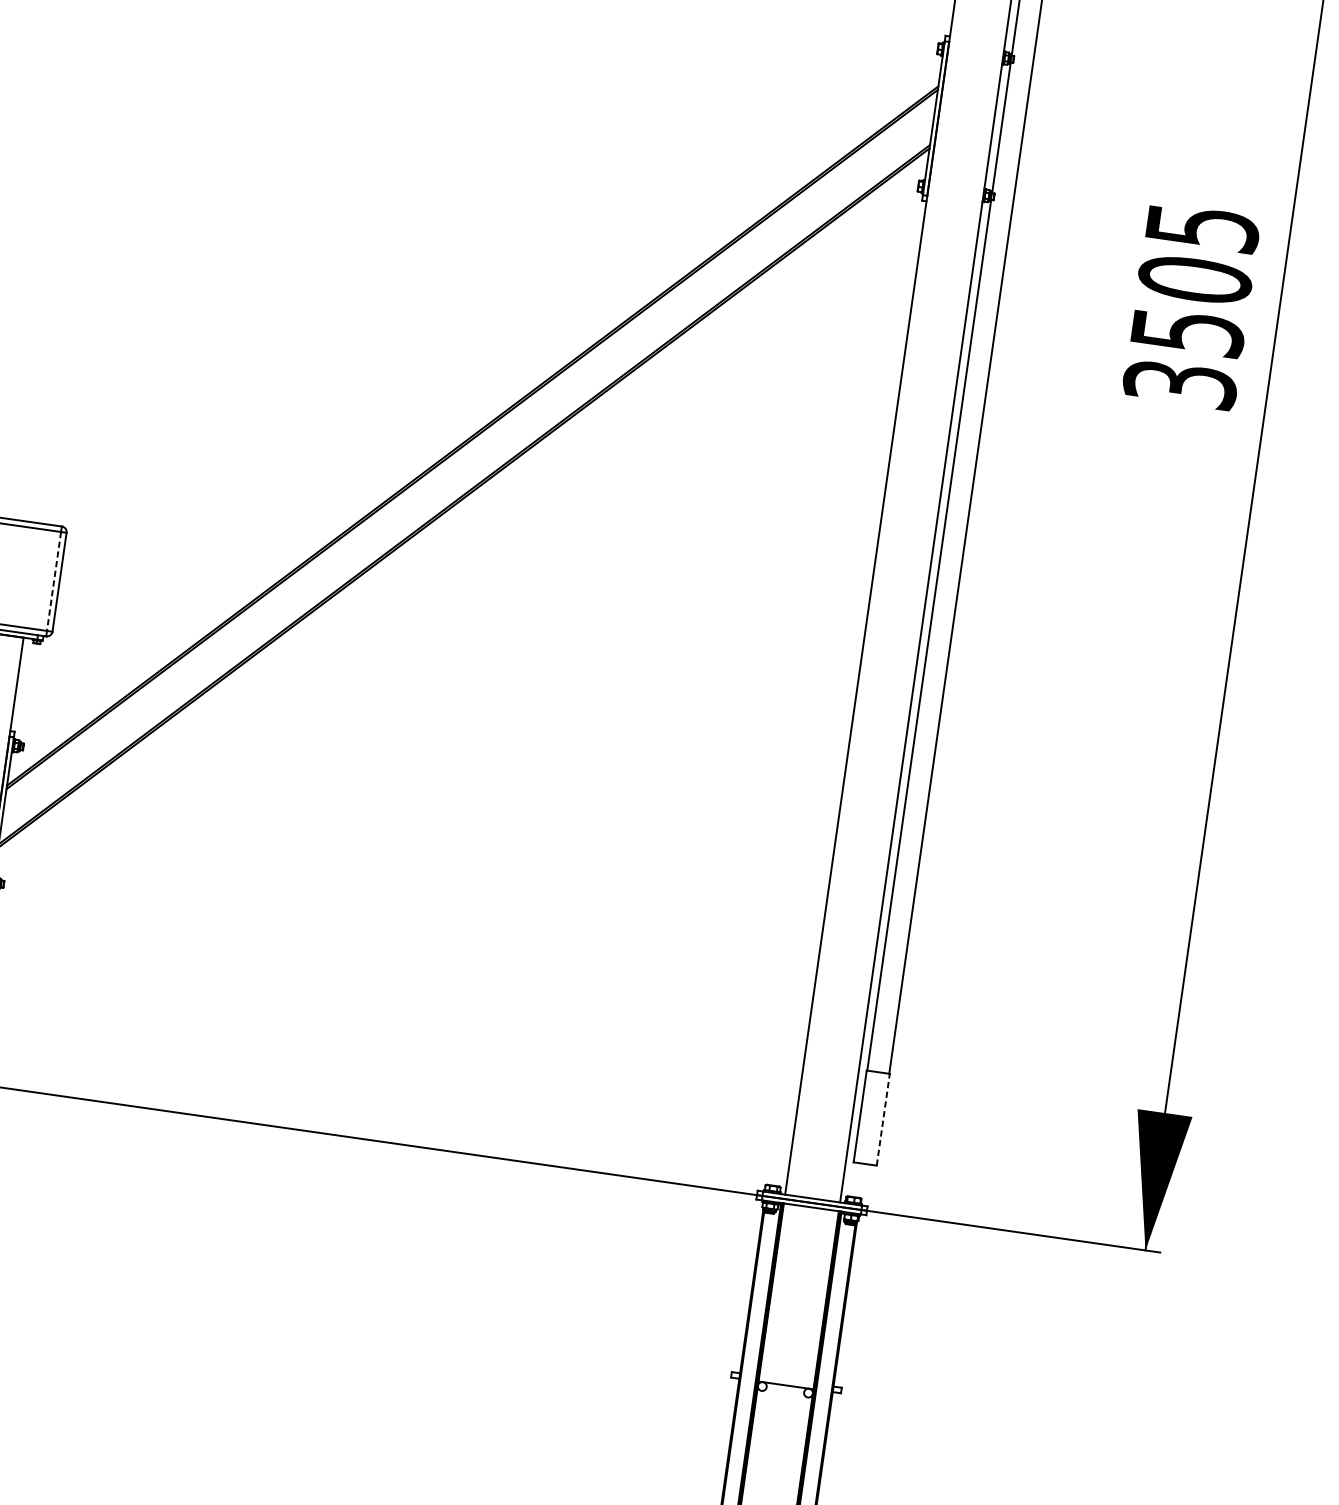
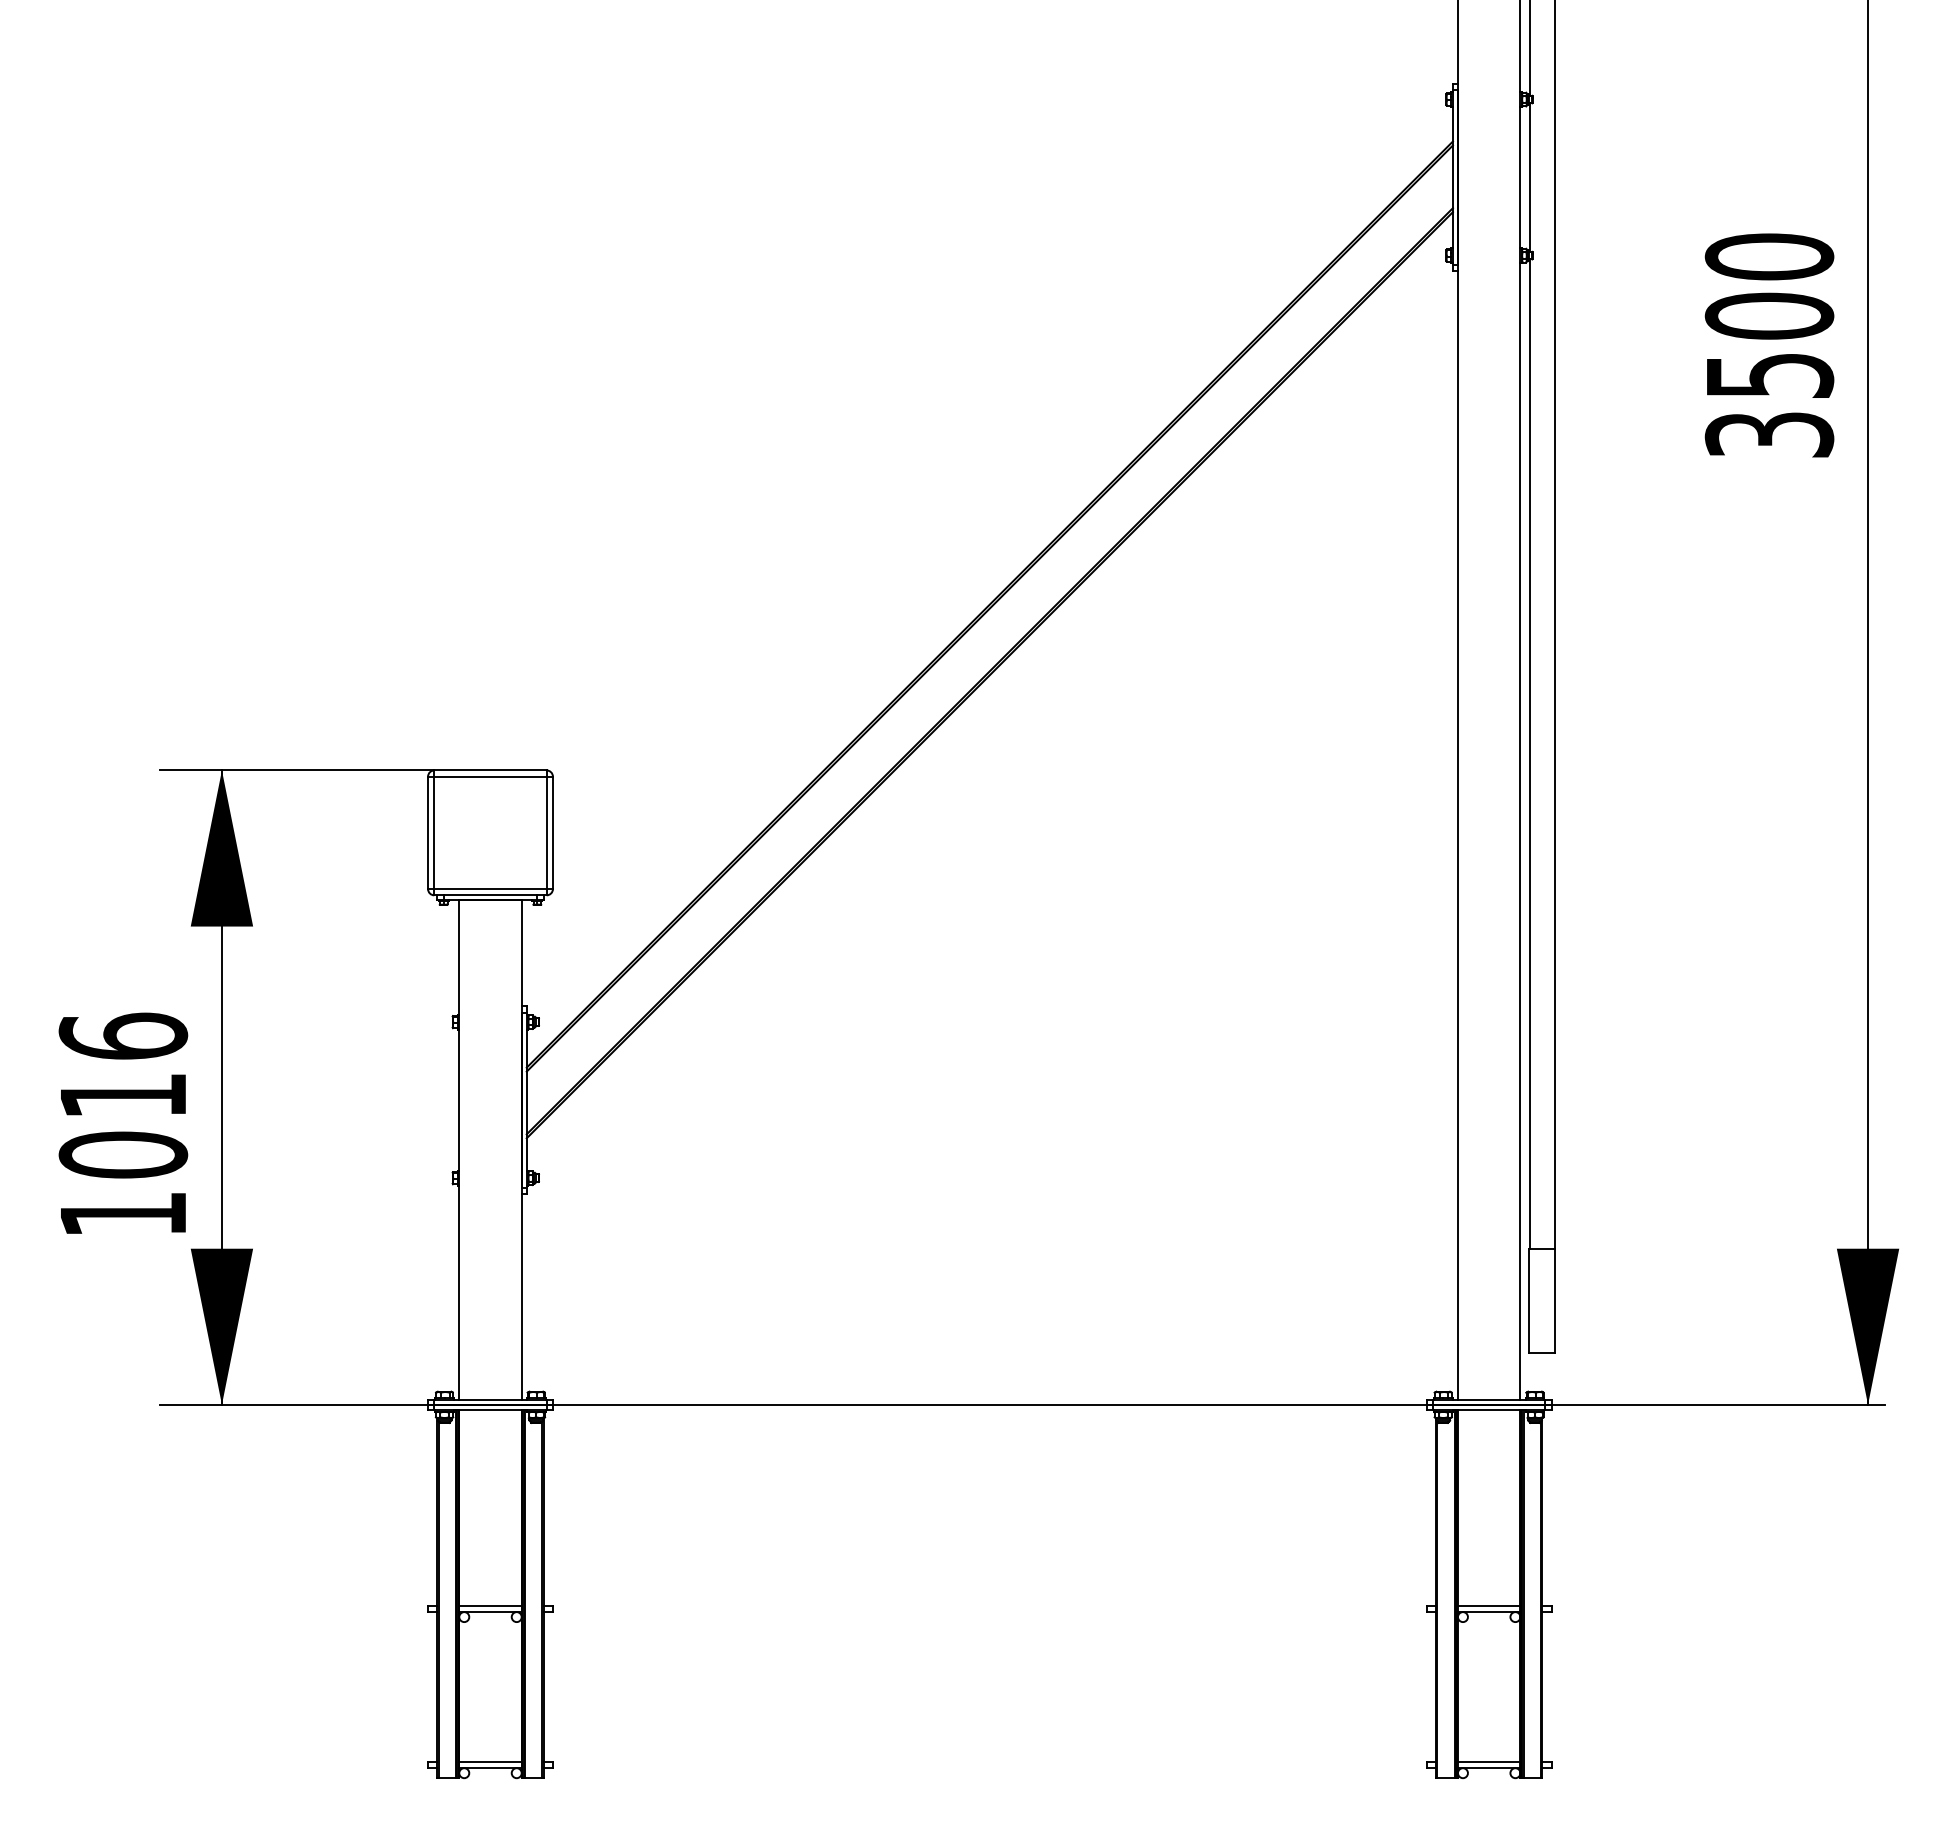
text: (1202, 227) -> (1769, 256), 3505 -> 3500
line: (53, 581) -> (546, 833), dashed -> solid
line: (883, 1119) -> (1555, 1300), dashed -> solid
line: (786, 1379) -> (1488, 1605), added

